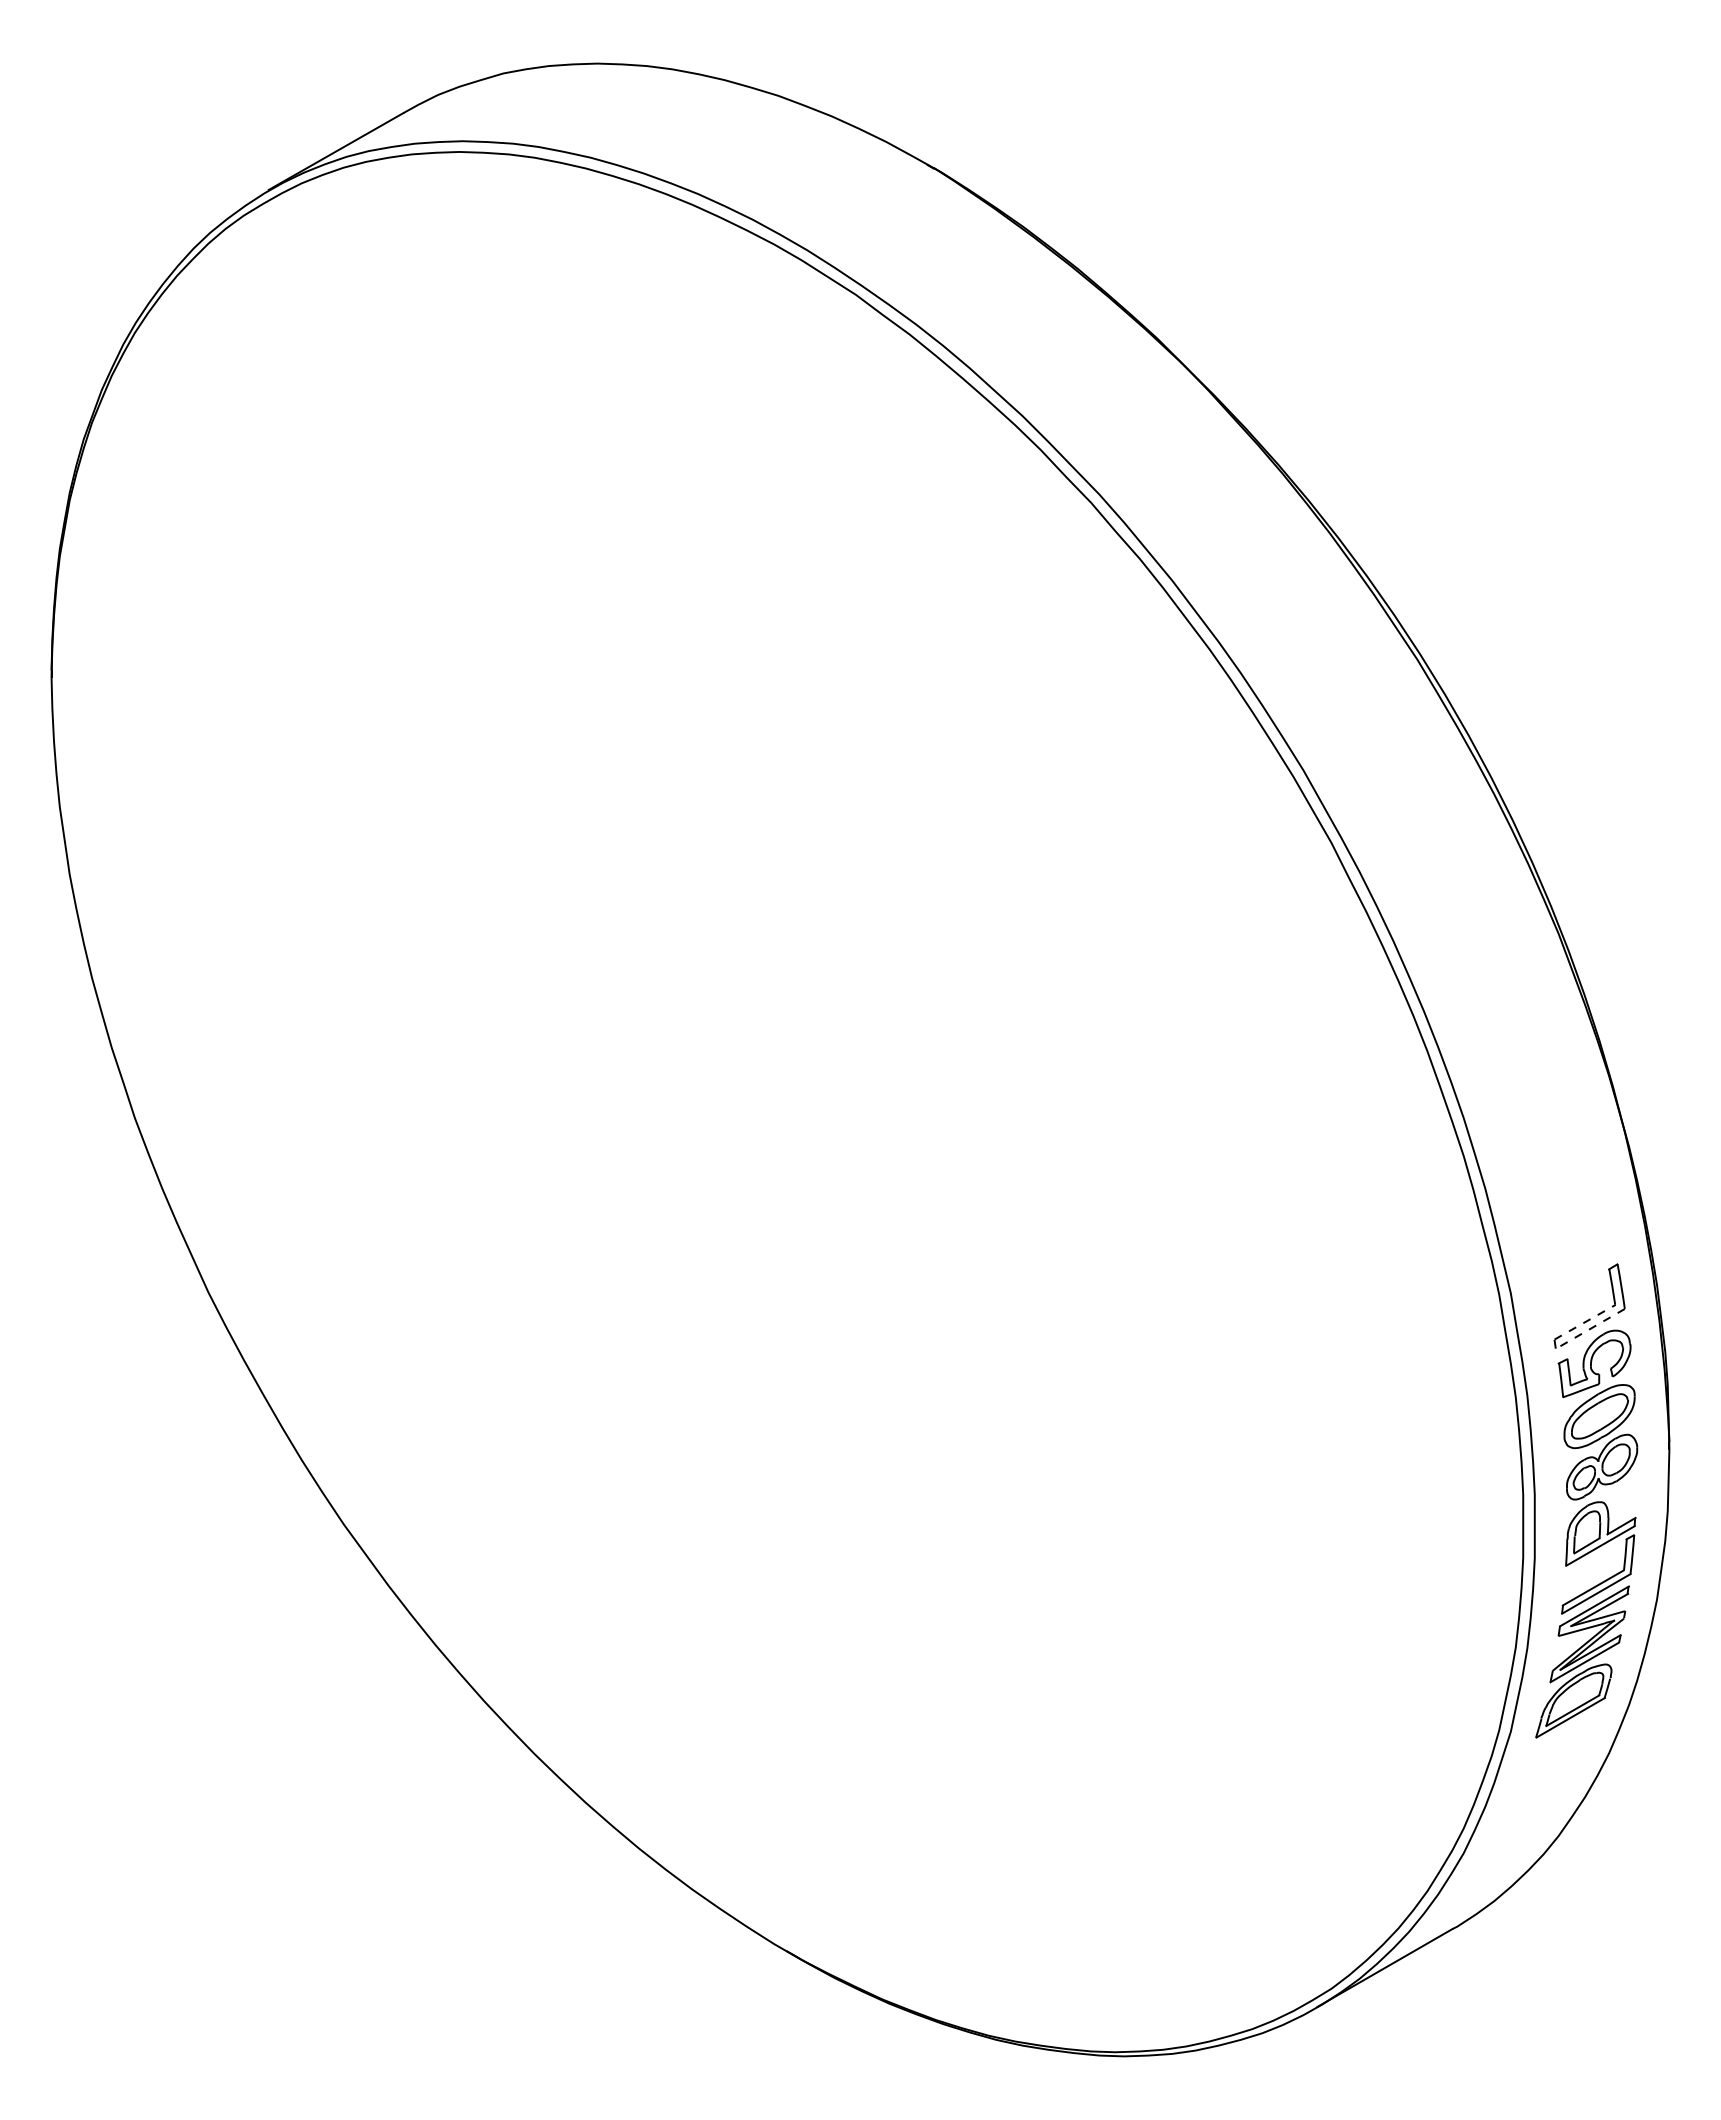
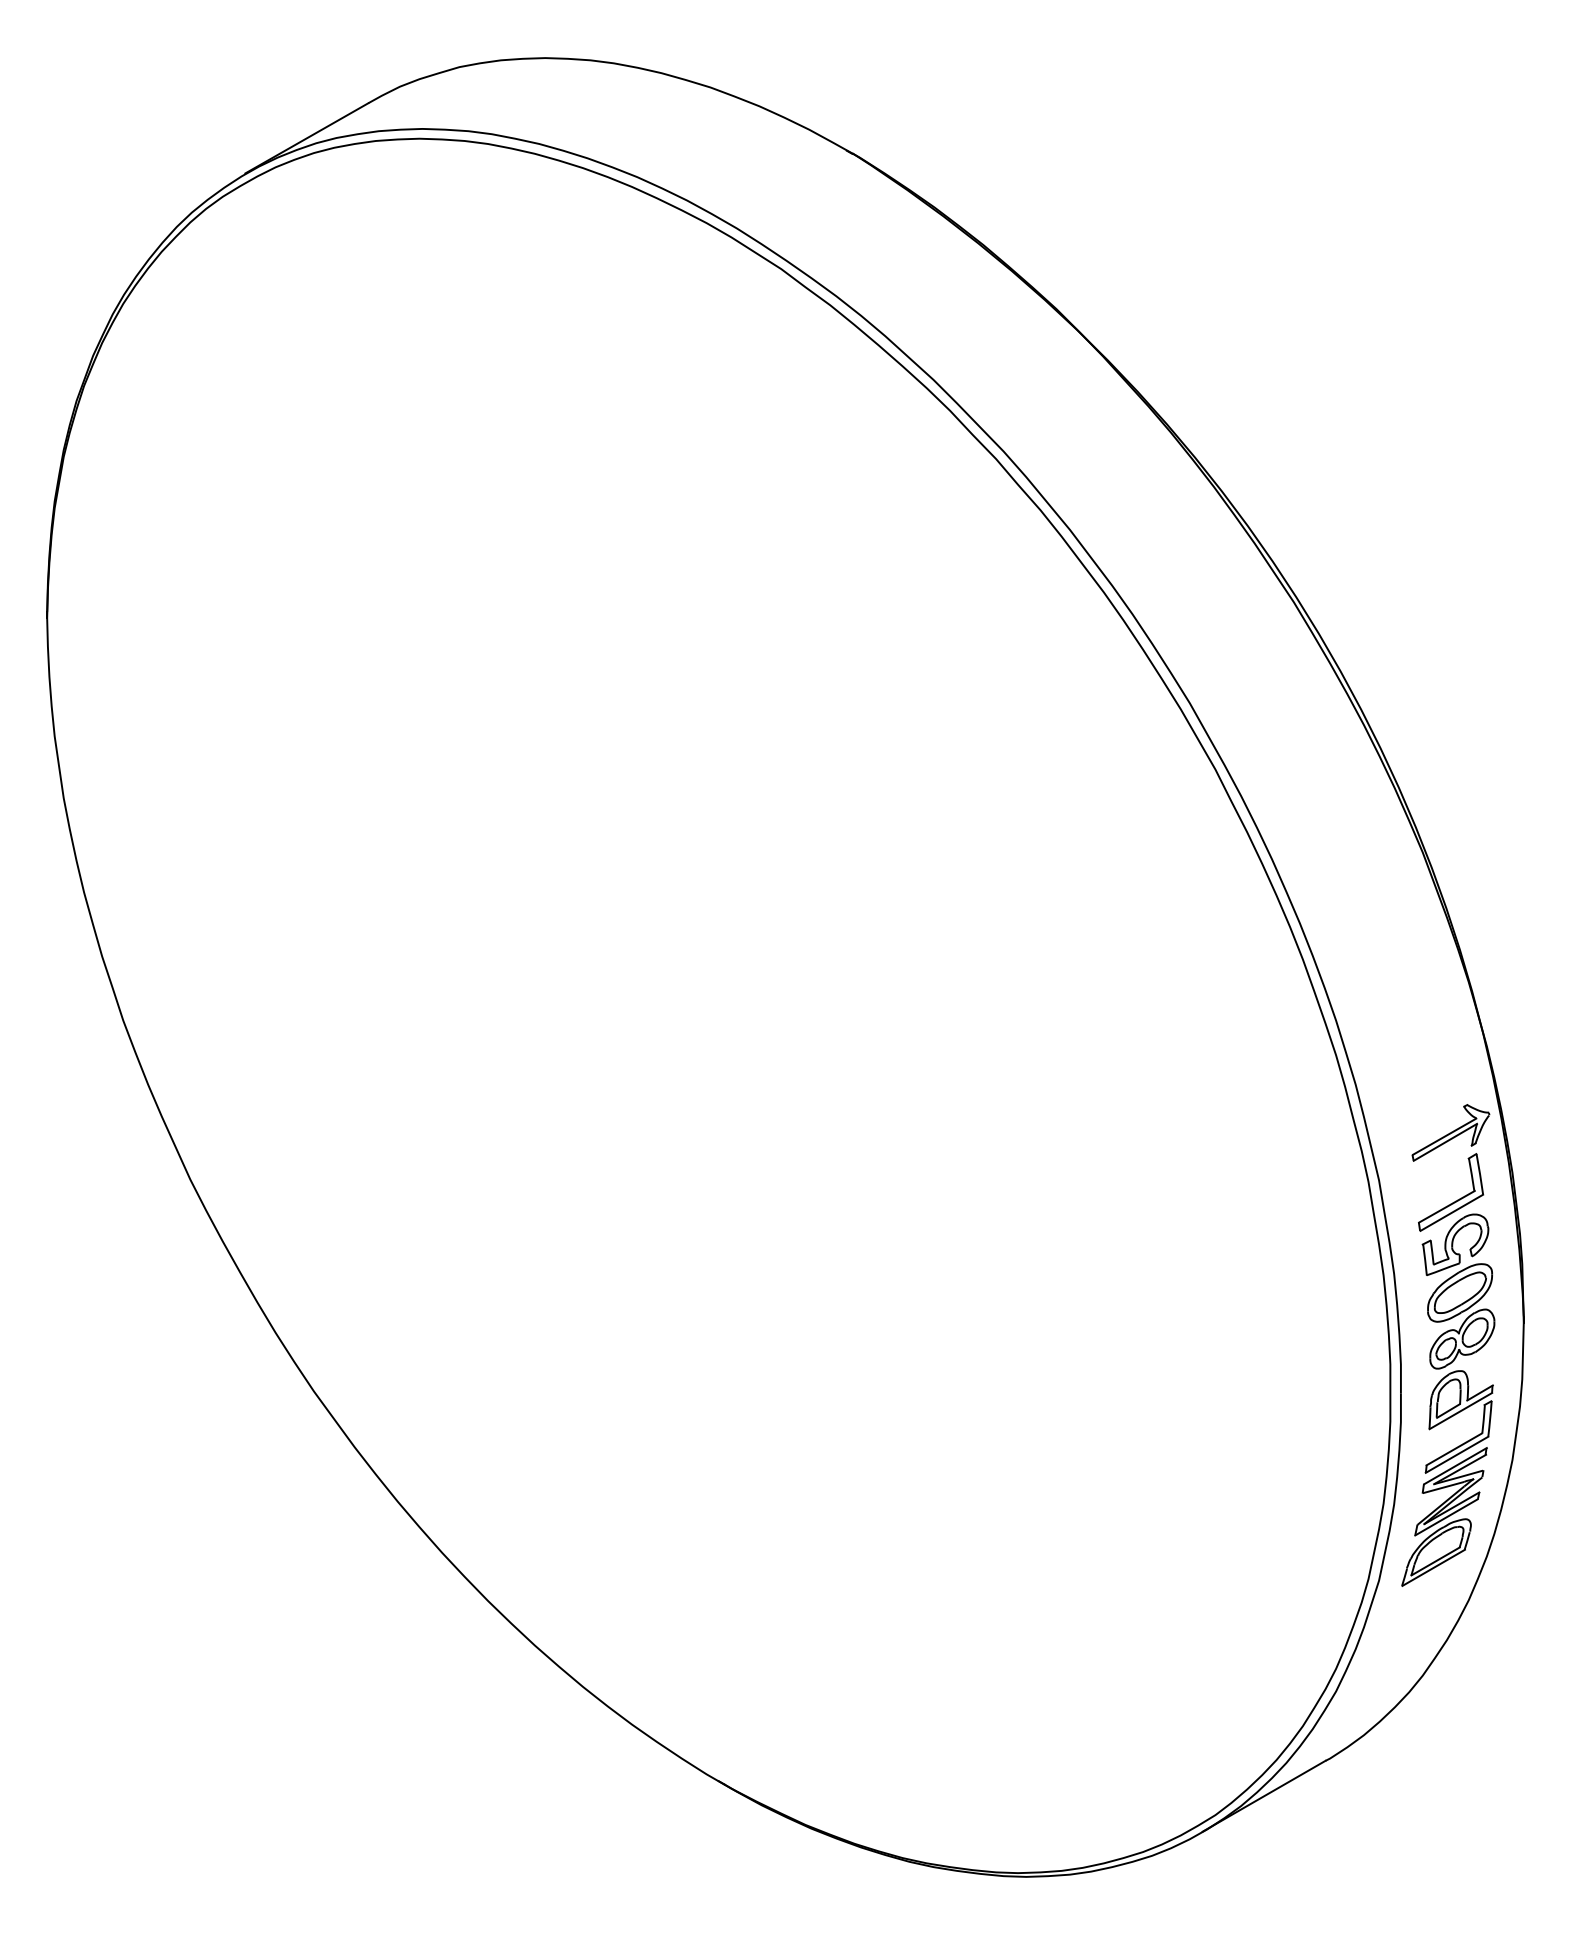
part: (1589, 1240) -> (1450, 1132), added
line: (1585, 1321) -> (1447, 1206), dashed -> solid
line: (1590, 1328) -> (1451, 1212), dashed -> solid

